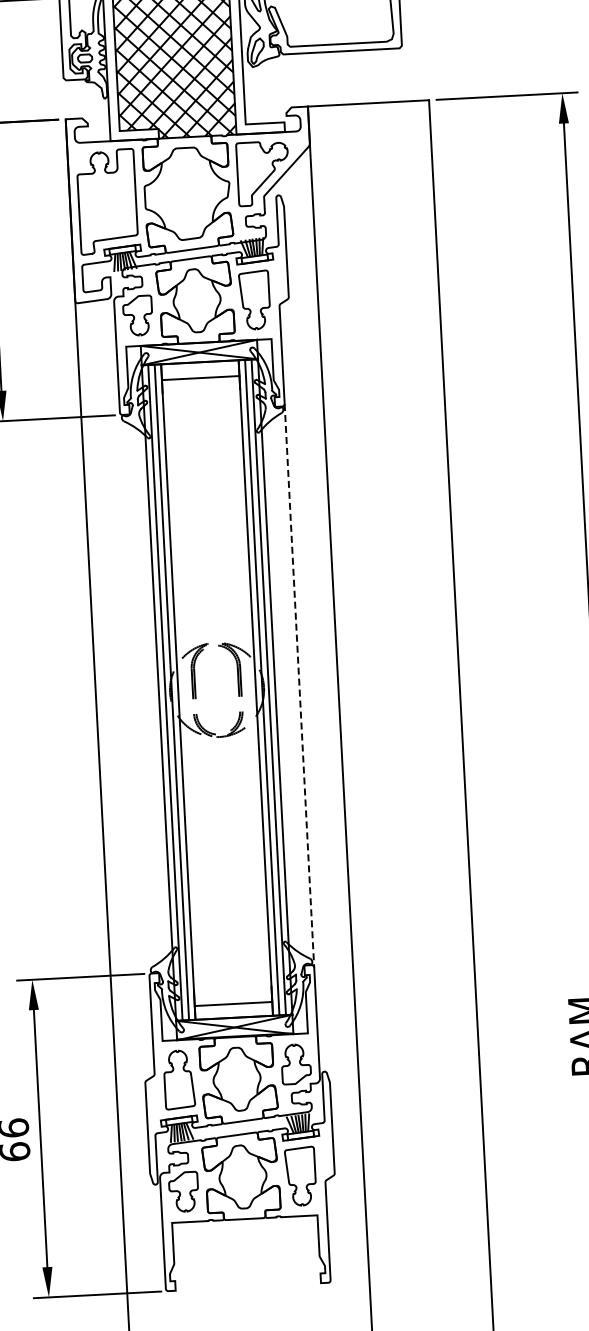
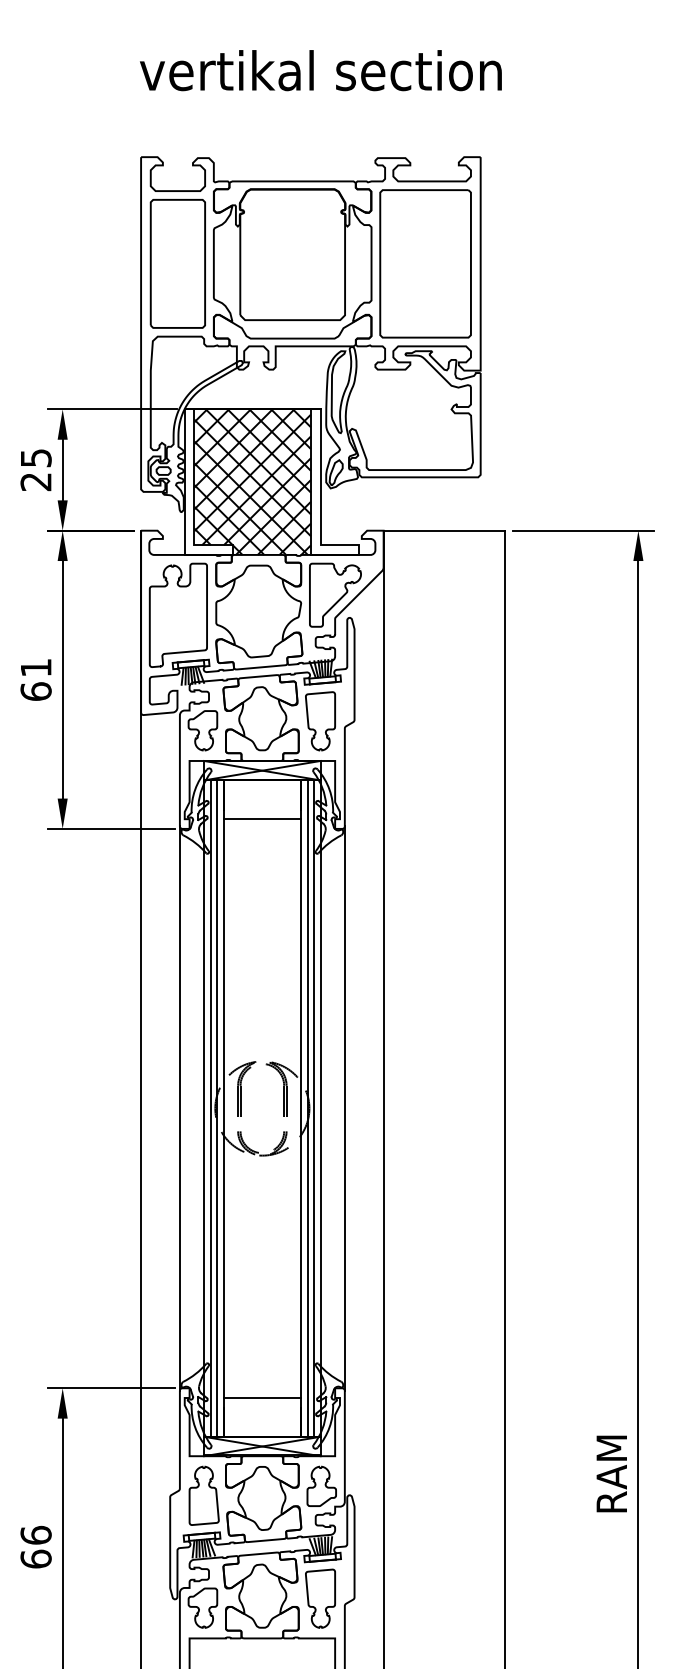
line: (200, 378) -> (262, 819), moved
line: (299, 686) -> (344, 1109), dashed -> solid
line: (134, 694) -> (179, 1108), added
line: (233, 1004) -> (262, 1398), moved

